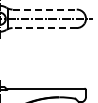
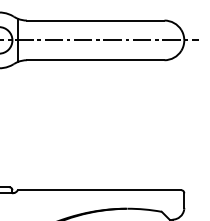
line: (45, 9) -> (97, 20), dashed -> solid
line: (44, 28) -> (95, 61), dashed -> solid

